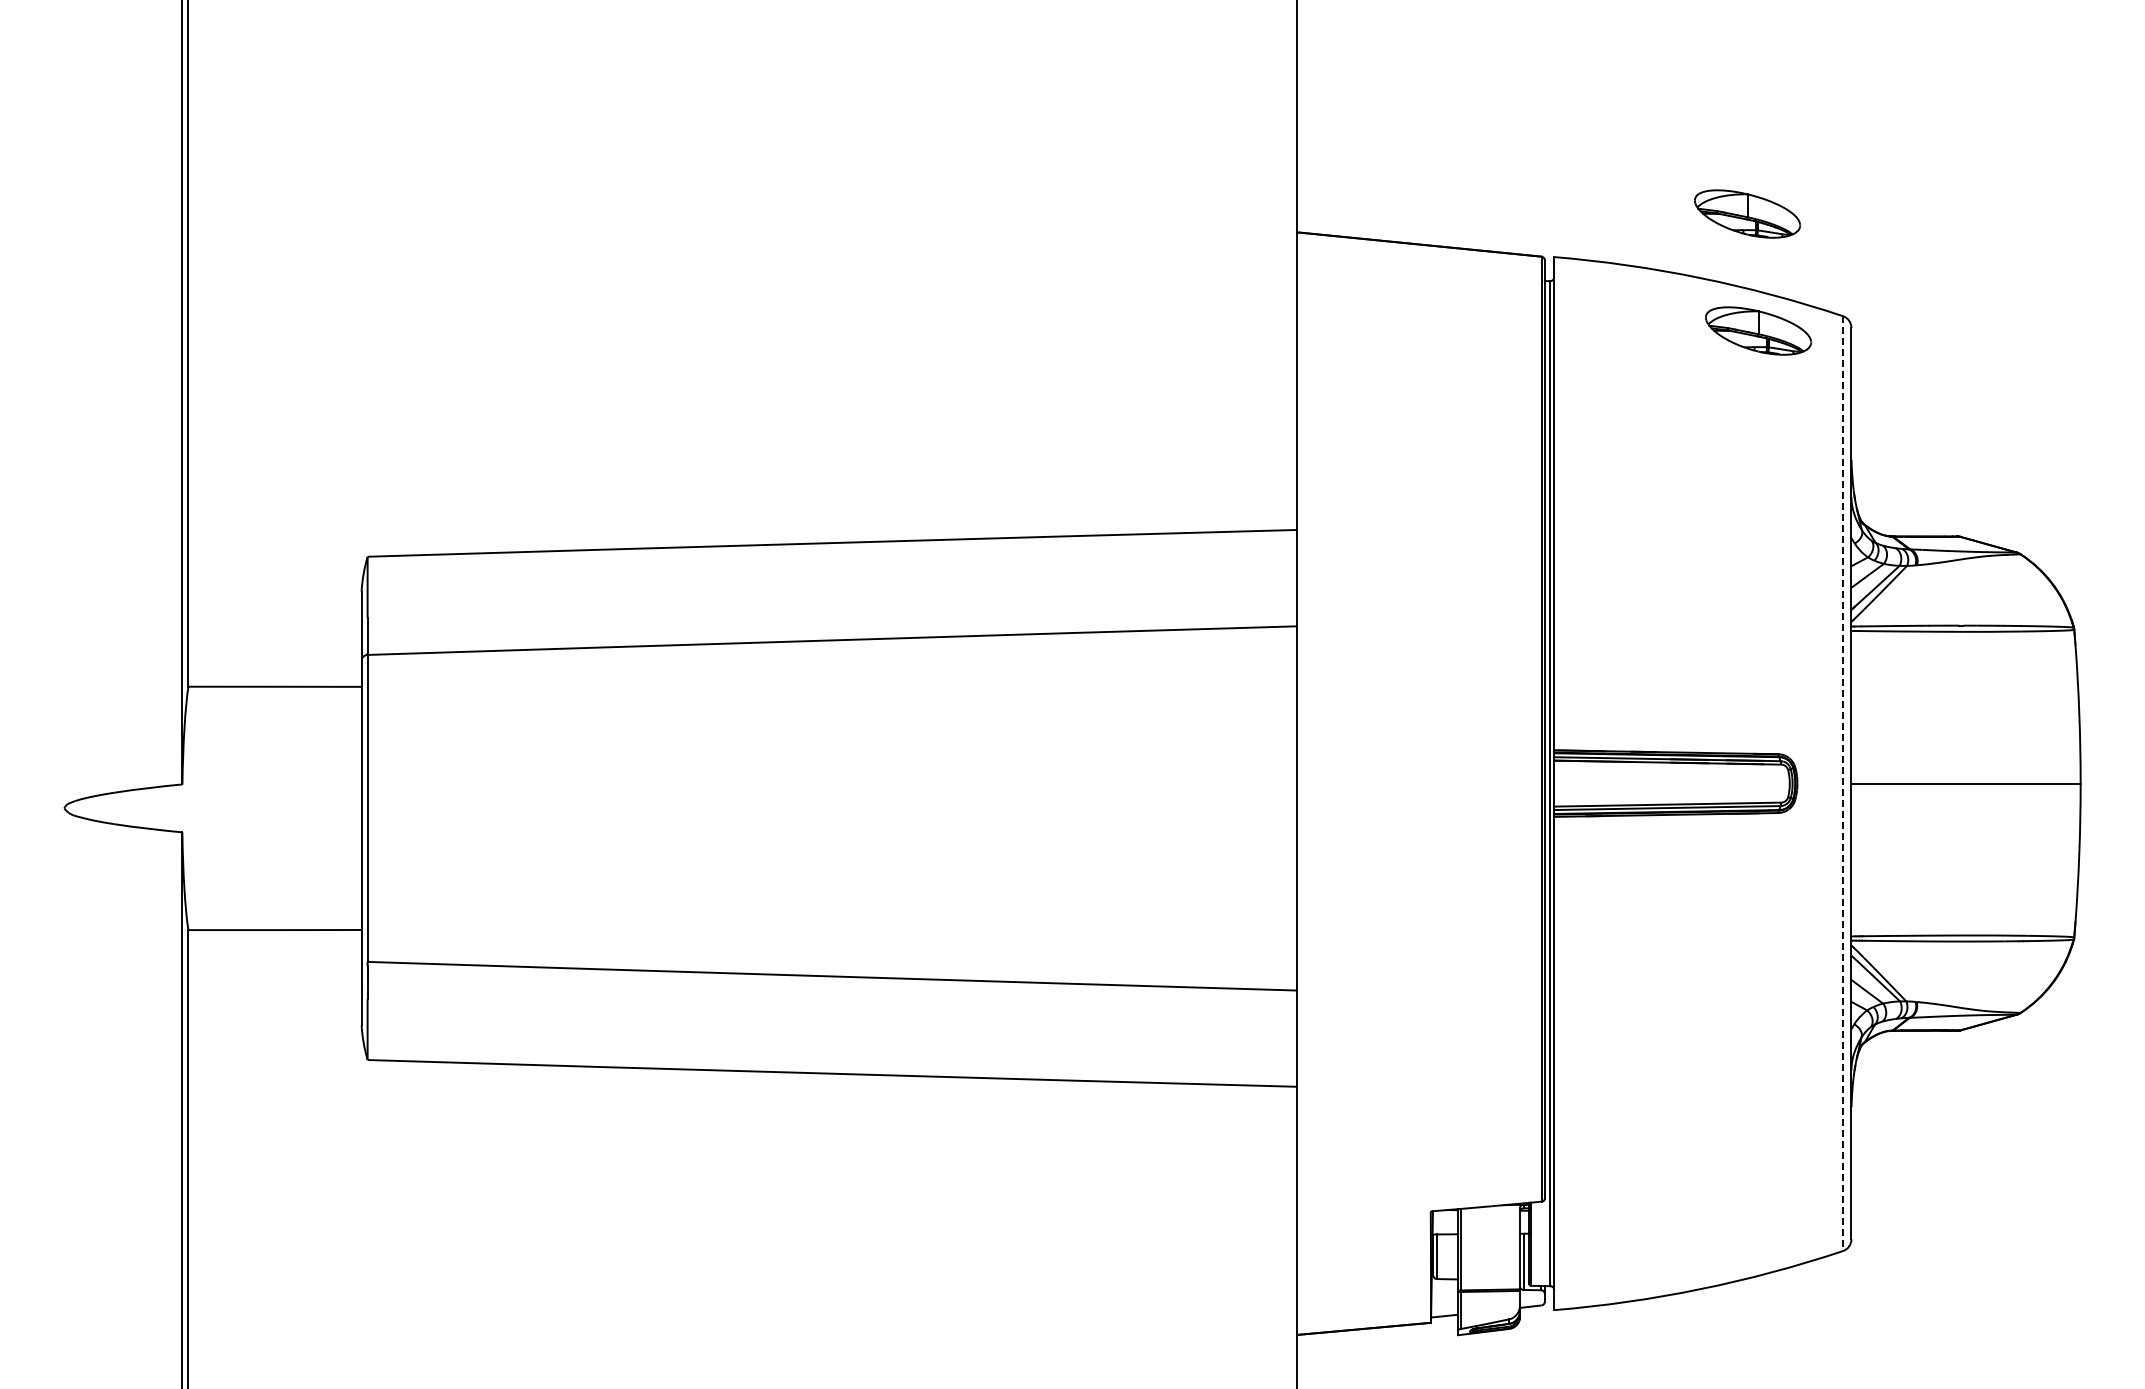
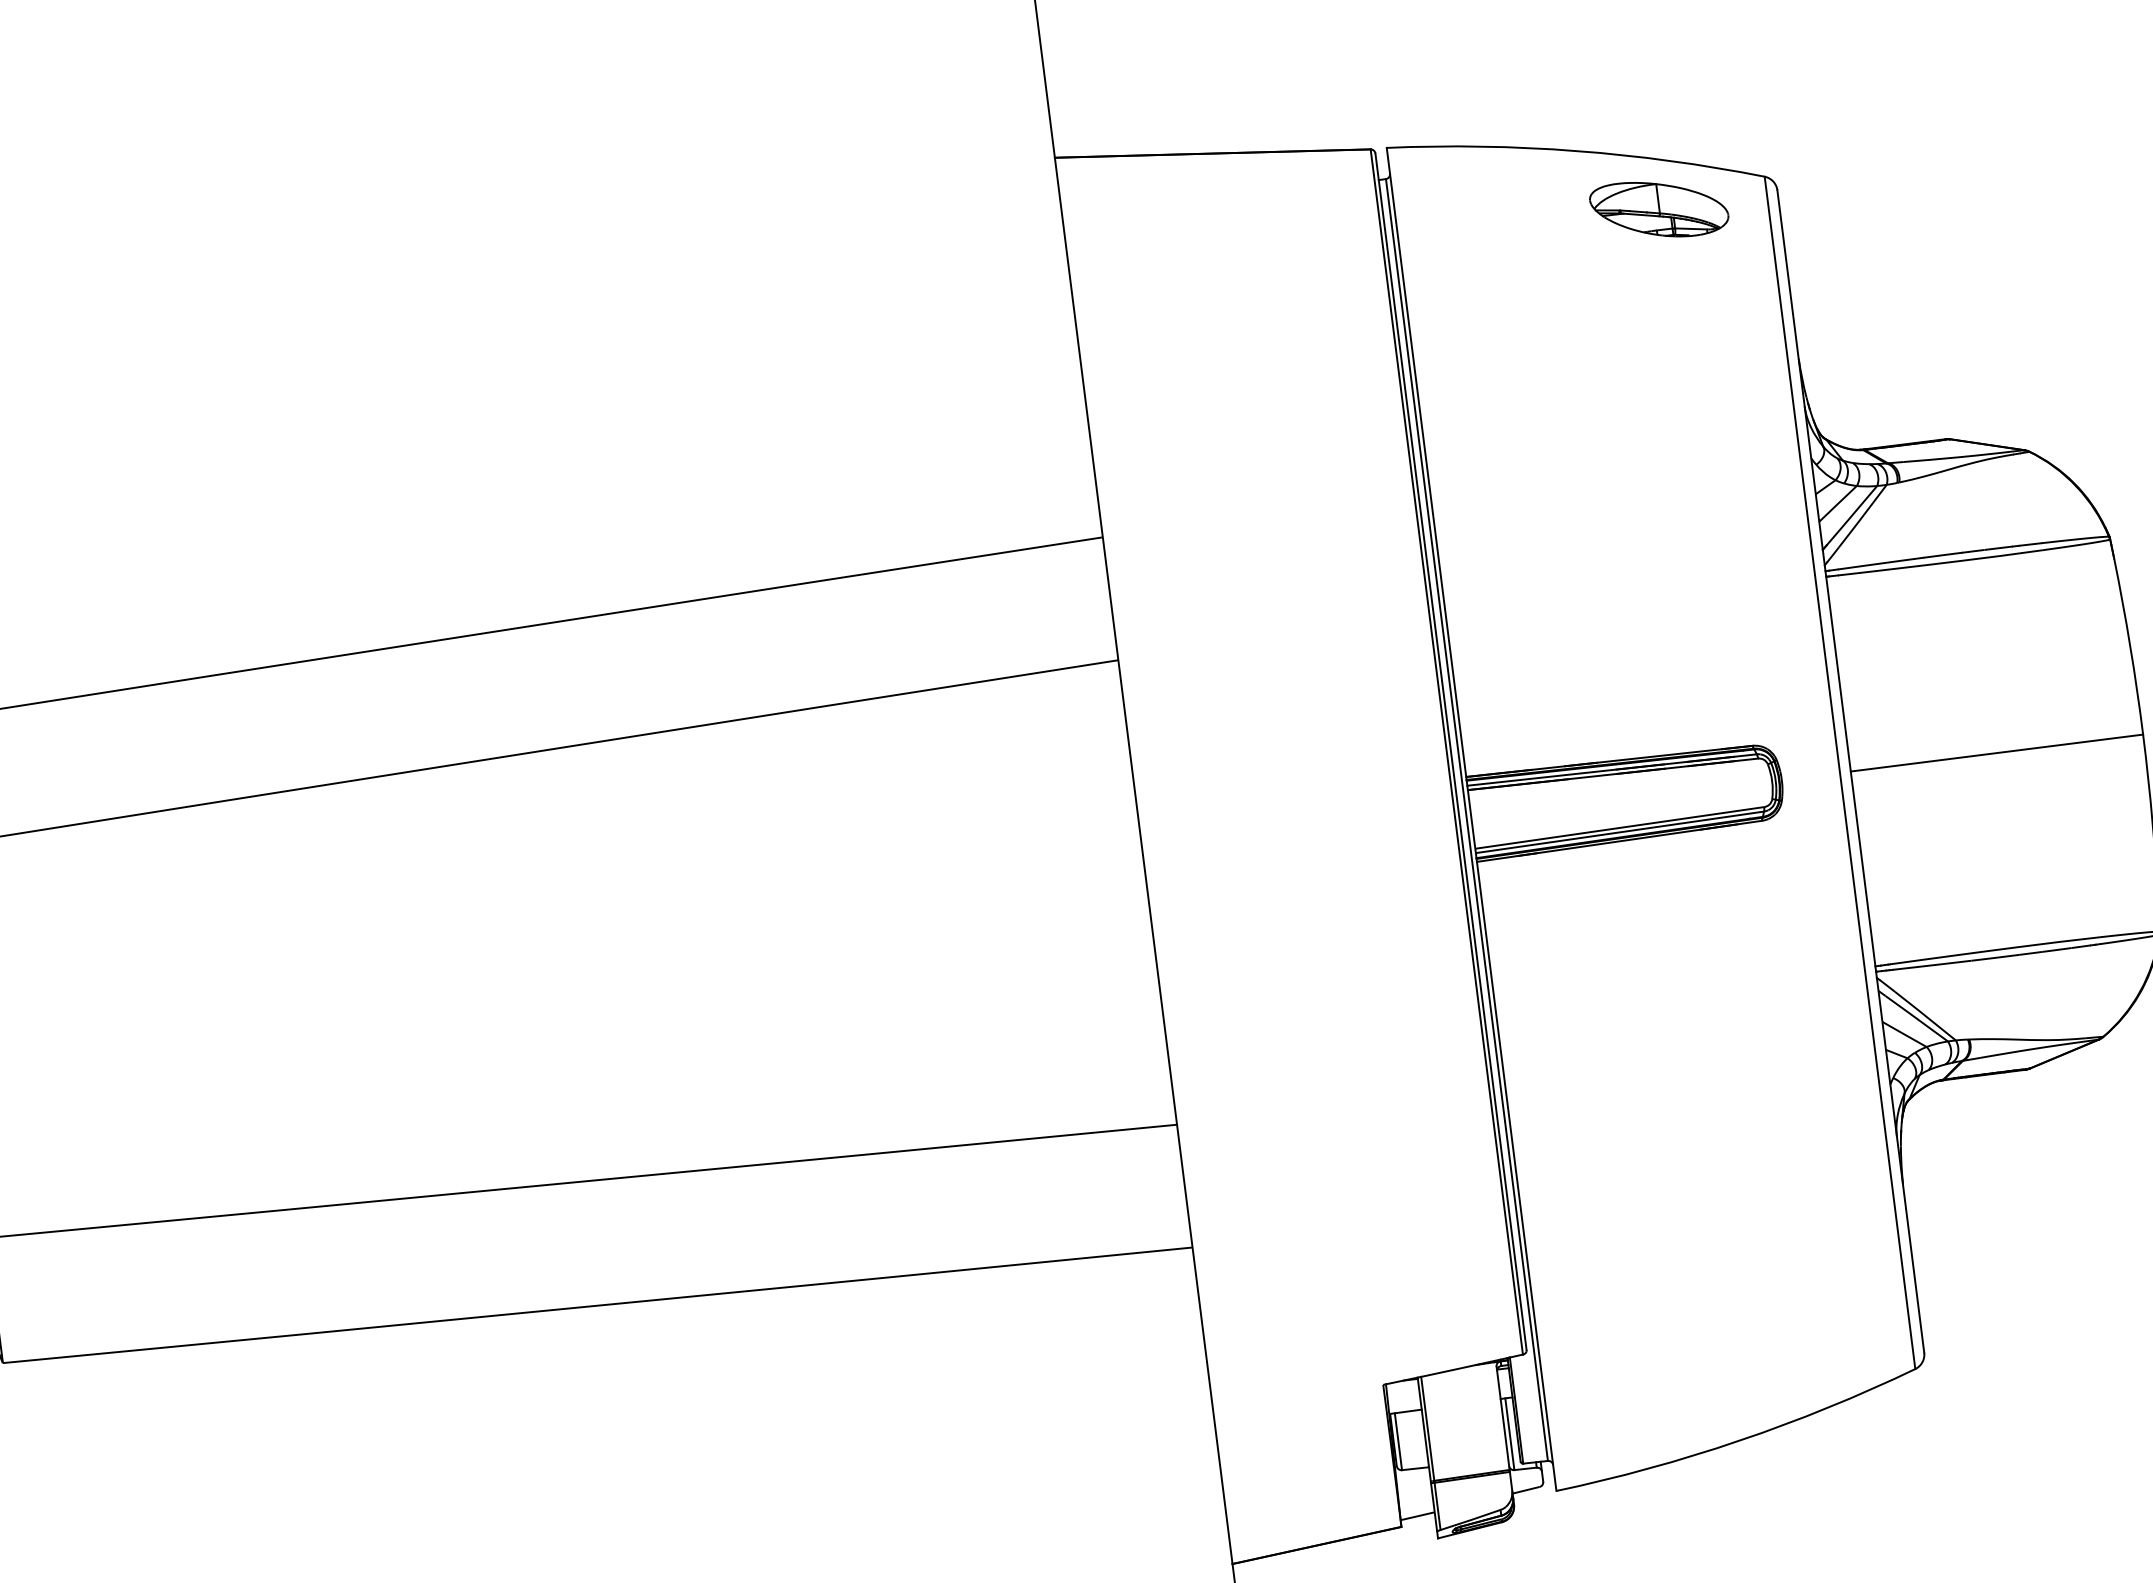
part: (1747, 213) -> (1626, 61), removed
line: (1842, 784) -> (1839, 774), dashed -> solid

